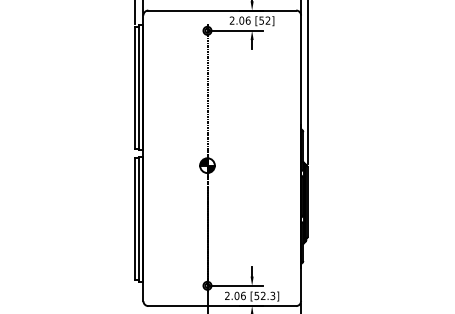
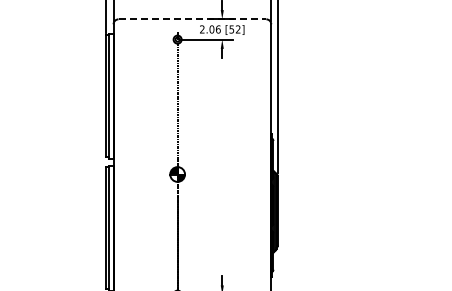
line: (222, 10) -> (192, 19), solid -> dashed

